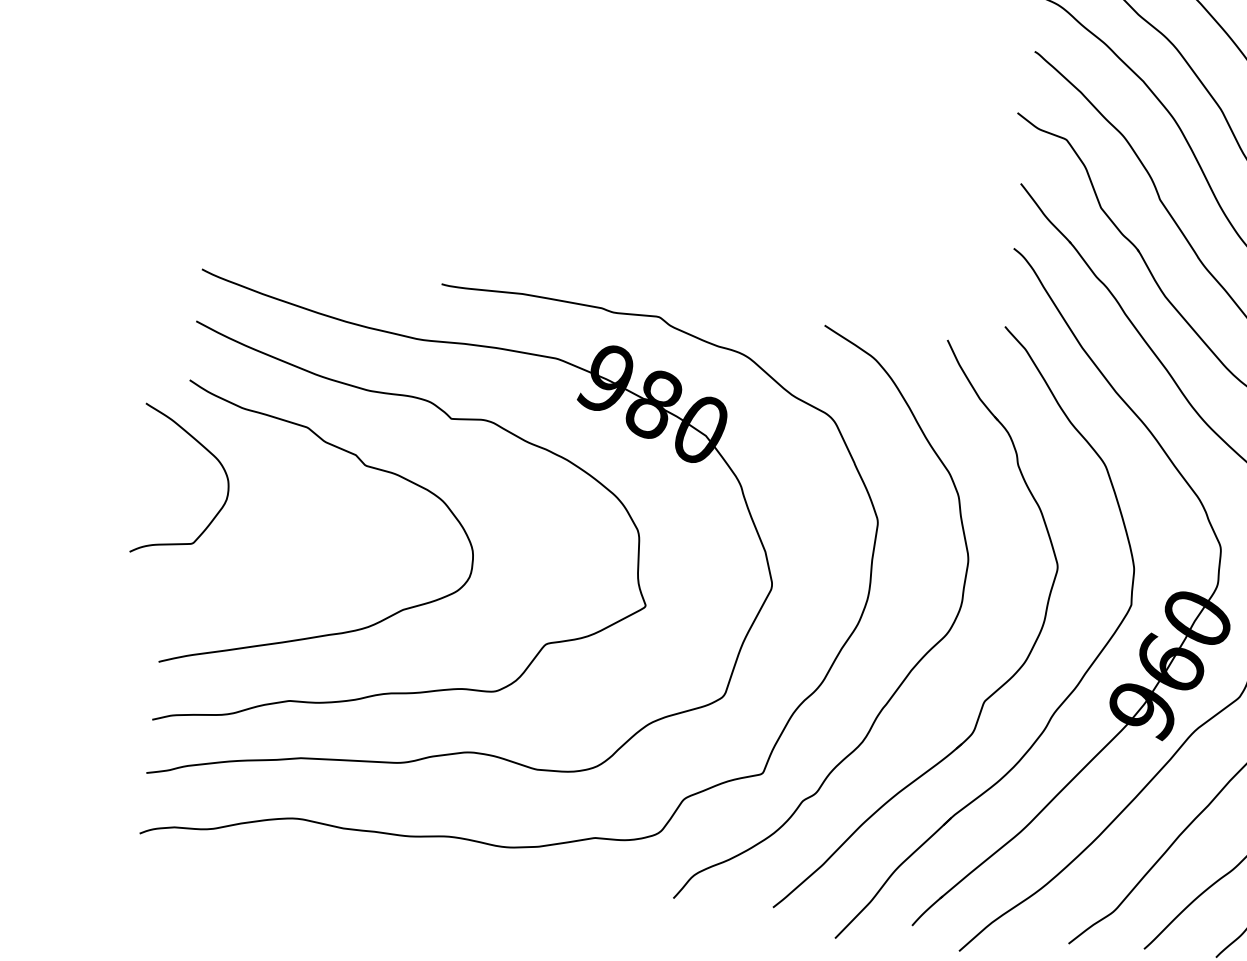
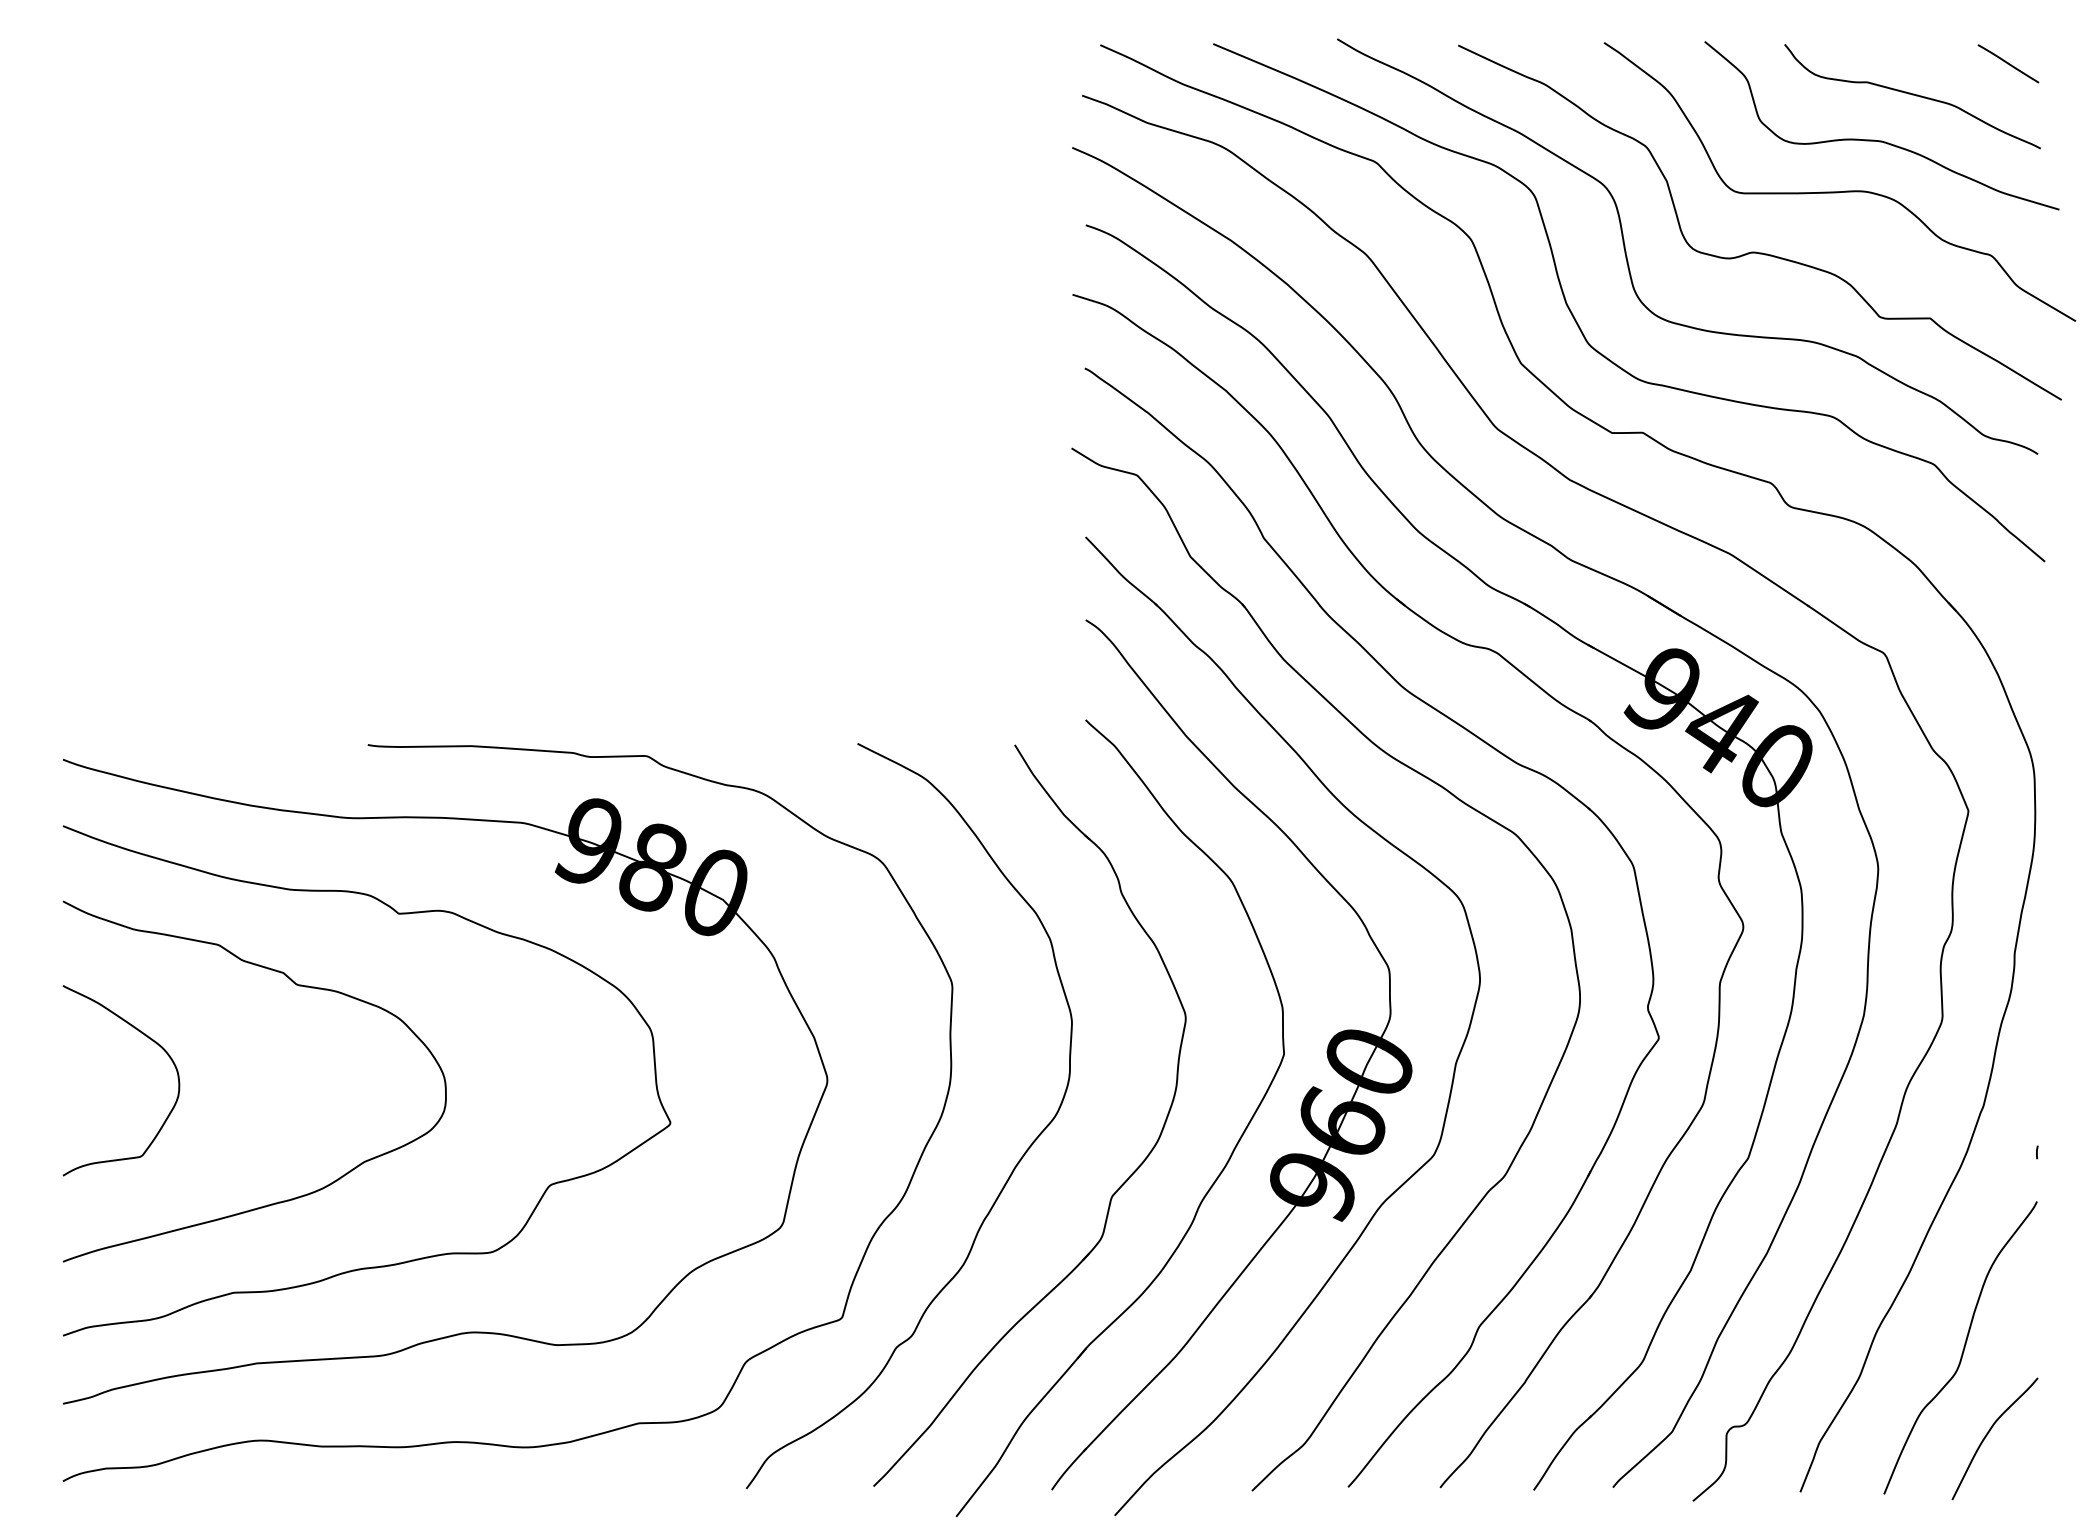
curve: (211, 454) -> (152, 1041), moved

